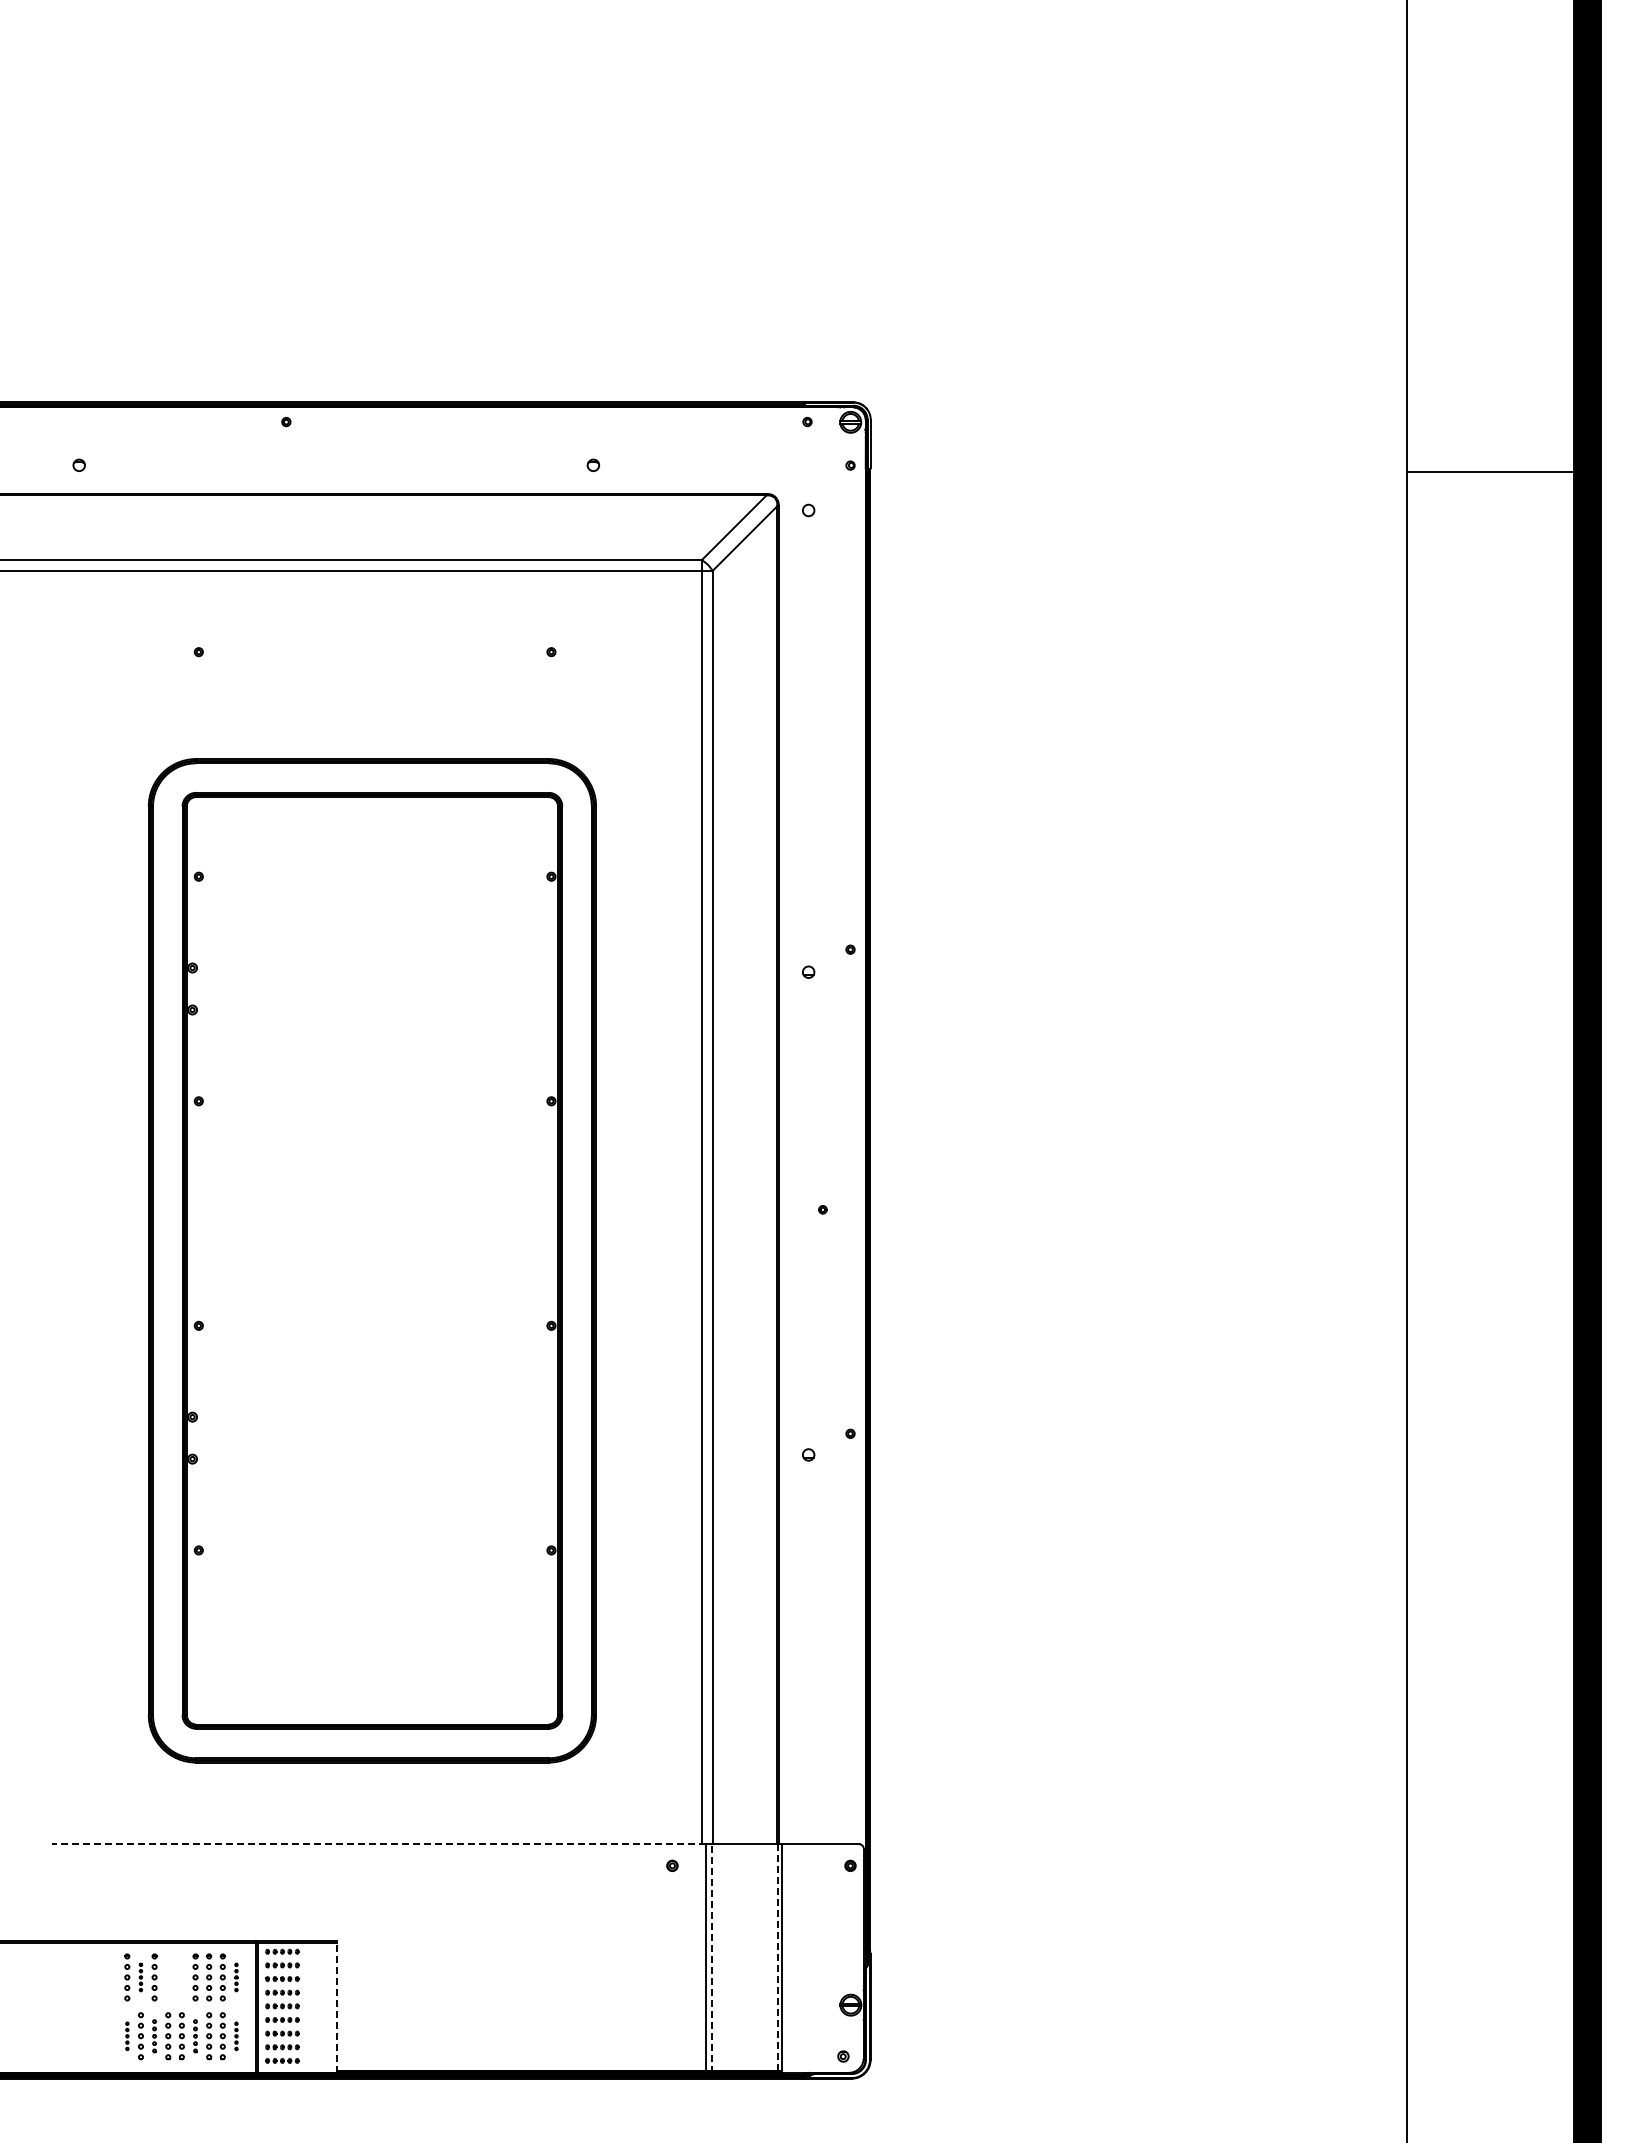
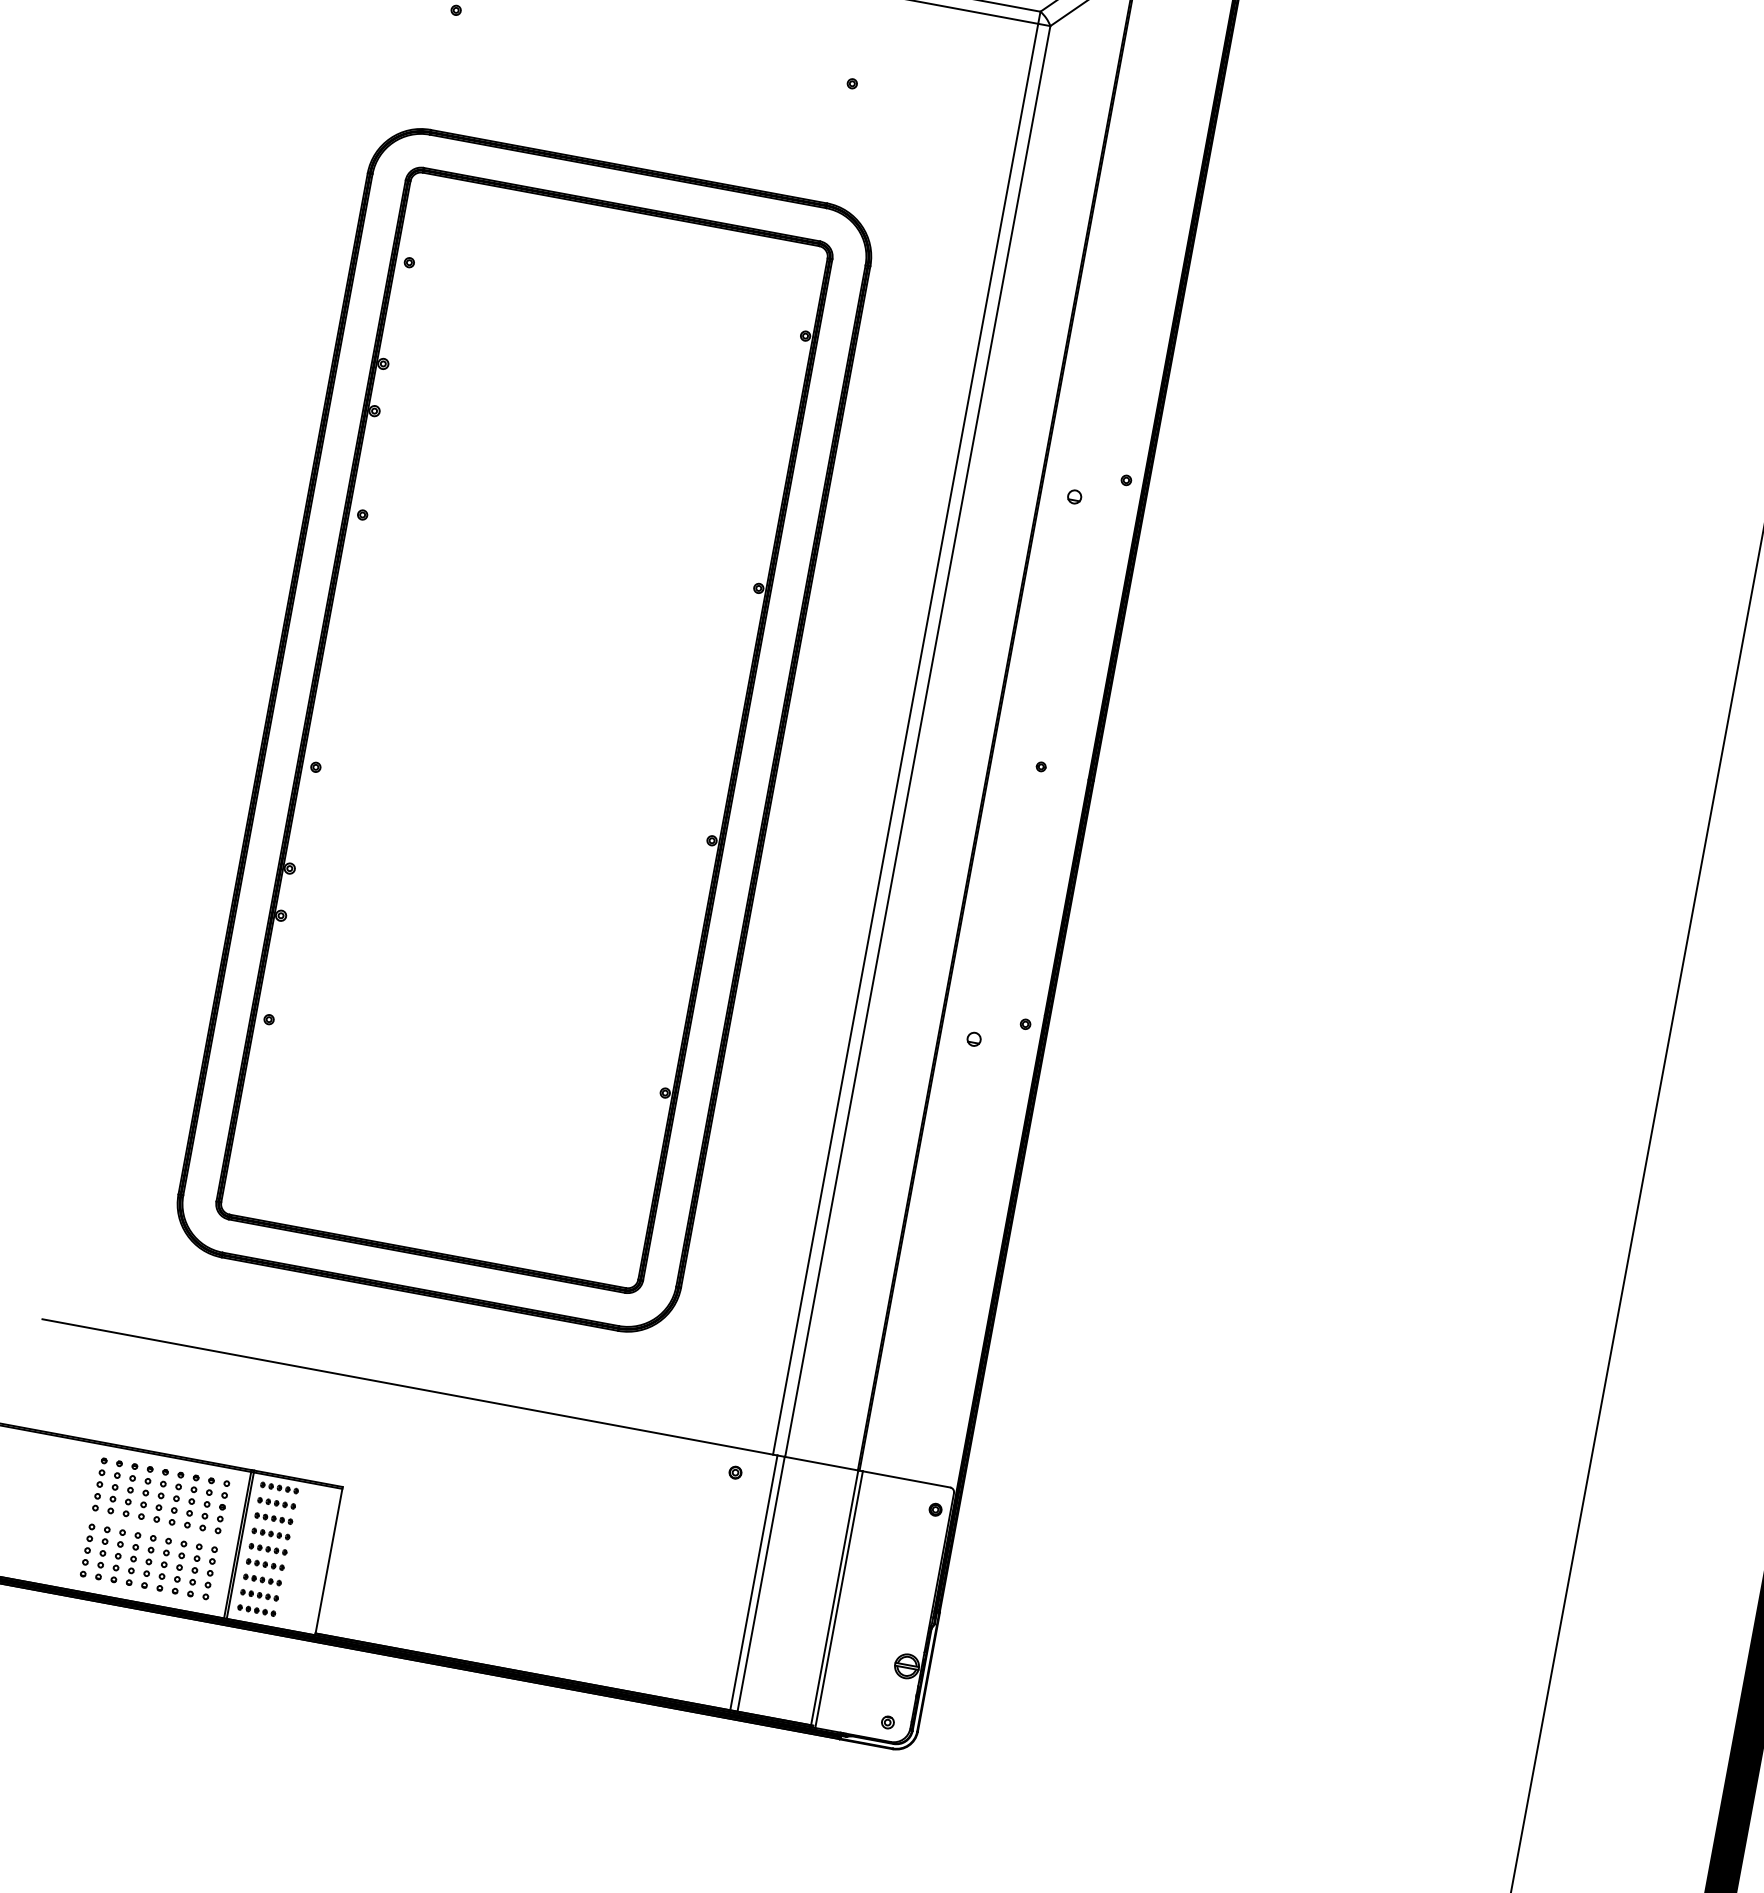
line: (378, 1844) -> (409, 1387), dashed -> solid
line: (712, 1958) -> (761, 1585), dashed -> solid
line: (777, 1959) -> (834, 1599), dashed -> solid
part: (140, 1977) -> (114, 1487), size x1.67
part: (174, 1977) -> (152, 1494), added
part: (236, 1977) -> (222, 1507), size x1.67
line: (336, 2006) -> (328, 1560), dashed -> solid
part: (127, 2036) -> (87, 1550), size x1.67
part: (154, 2036) -> (118, 1556), size x1.43
part: (195, 2036) -> (164, 1565), size x1.43
part: (236, 2036) -> (210, 1573), size x1.67

